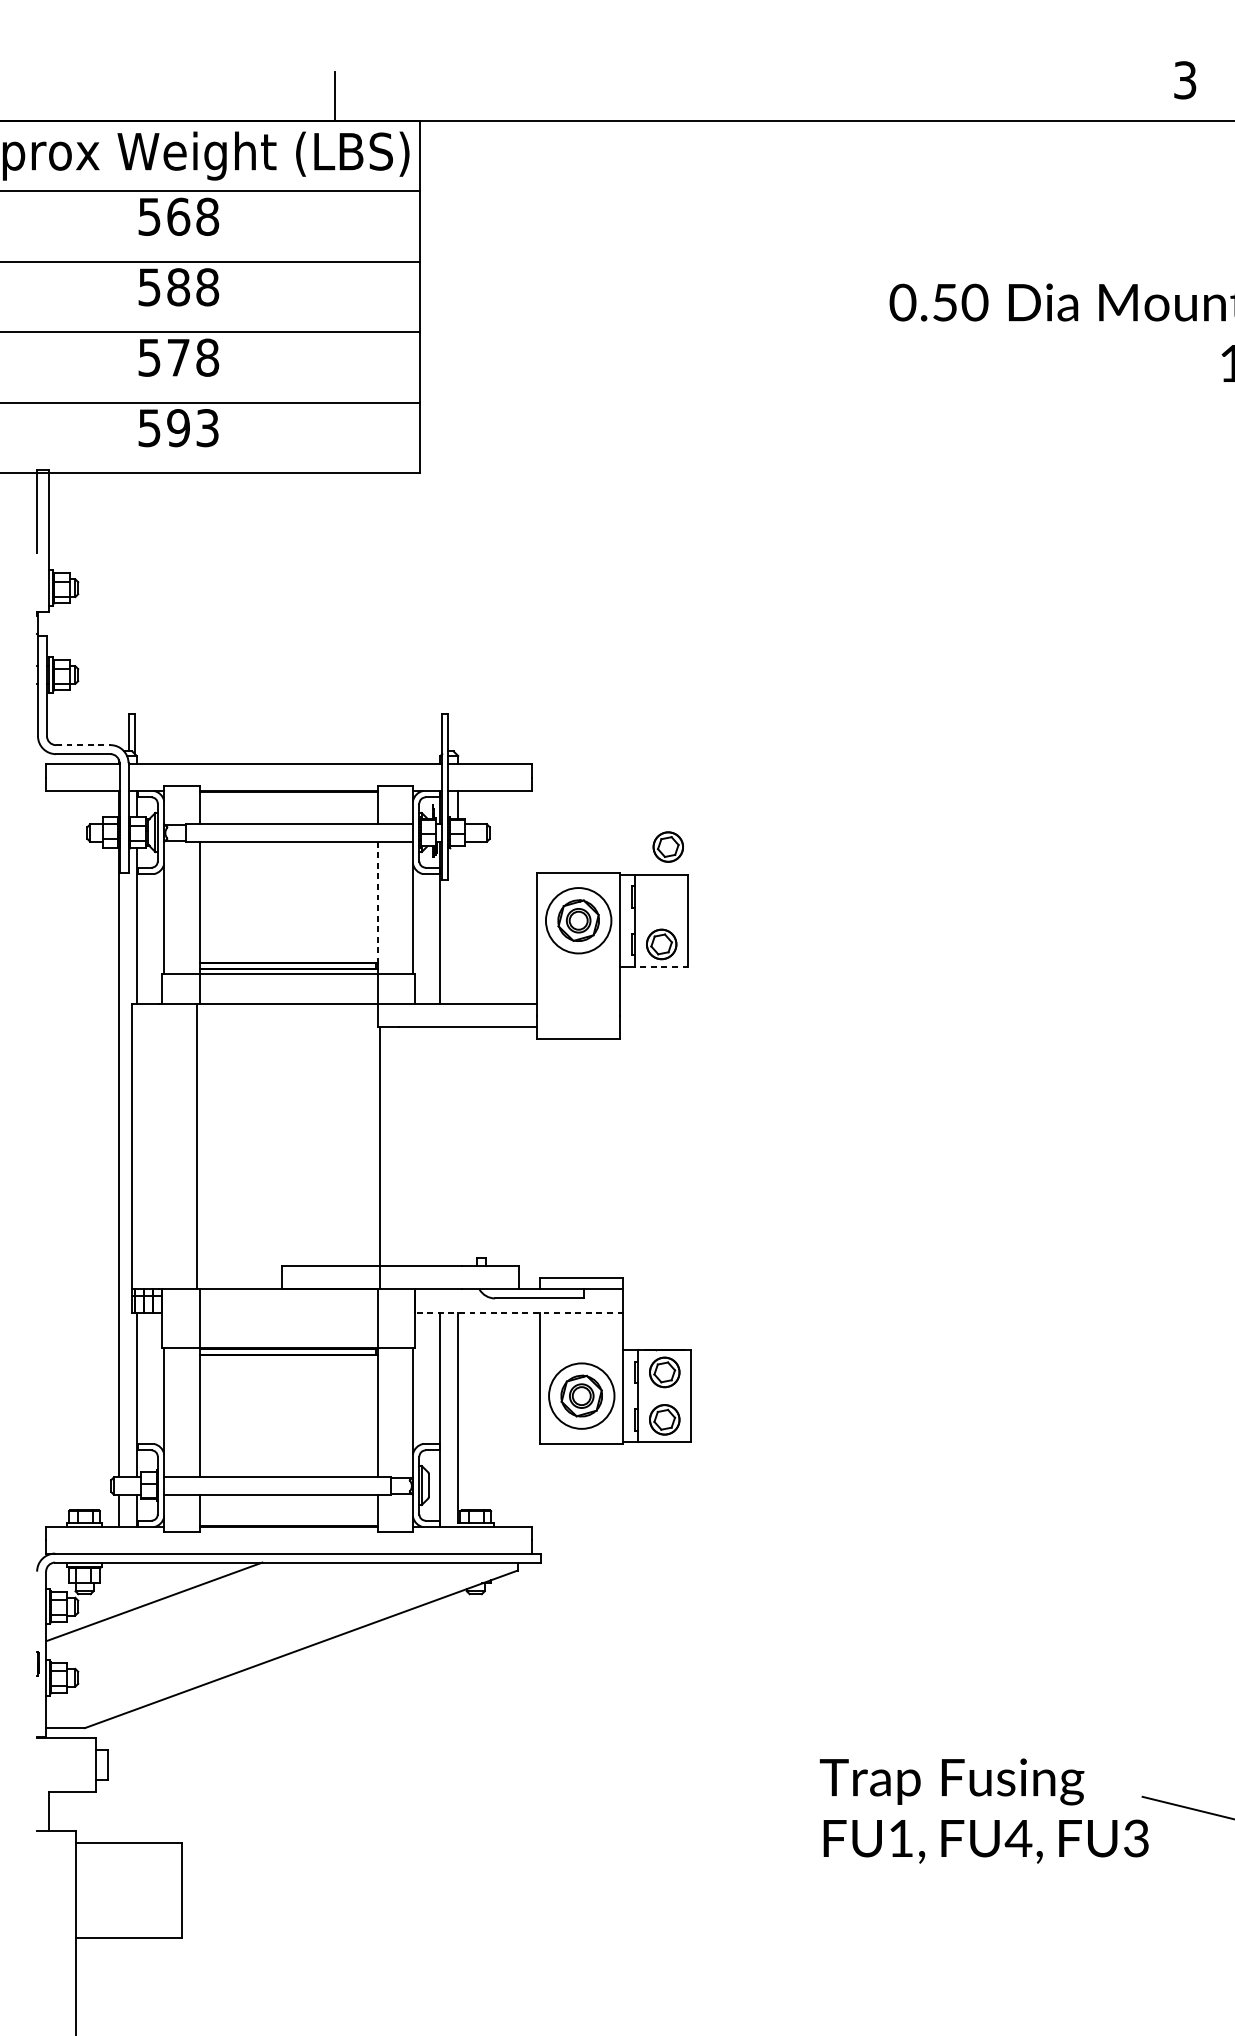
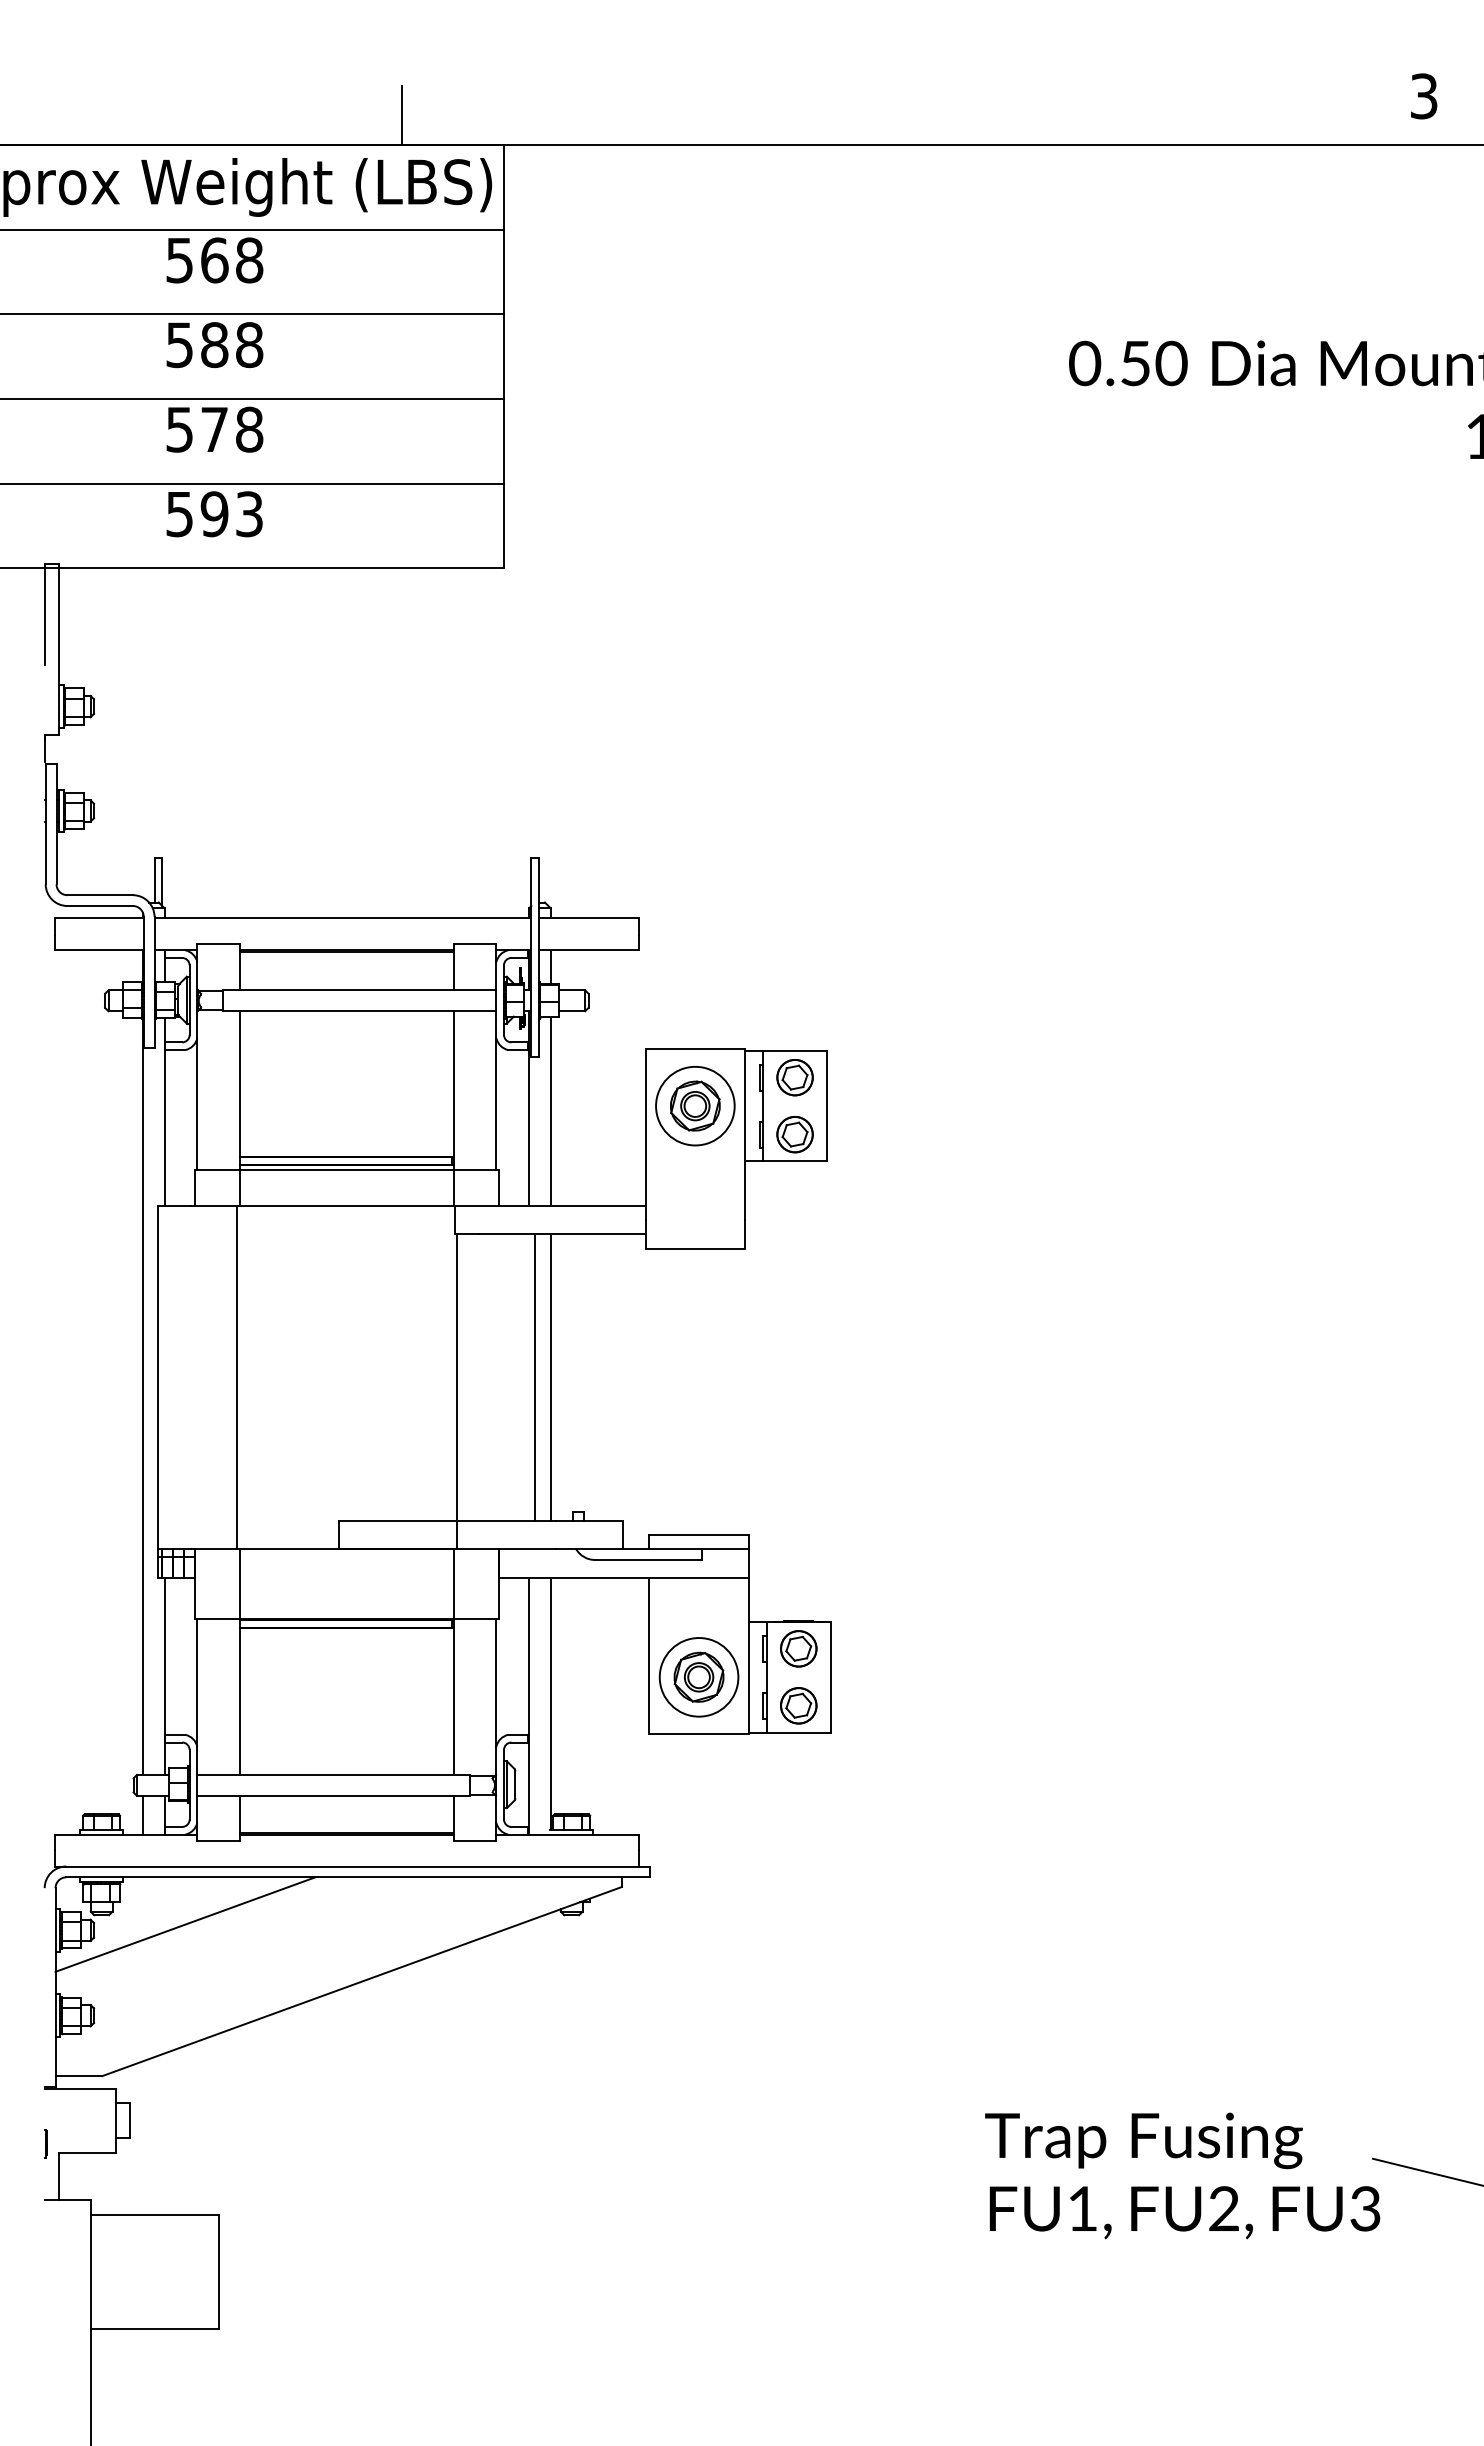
line: (83, 745) -> (100, 895), dashed -> solid
part: (667, 846) -> (794, 1077), moved
line: (377, 902) -> (453, 1084), dashed -> solid
line: (458, 924) -> (550, 1110), added
line: (661, 966) -> (794, 1161), dashed -> solid
line: (445, 1146) -> (535, 1377), added
line: (458, 1146) -> (550, 1377), added
line: (518, 1313) -> (623, 1577), dashed -> solid
line: (37, 1663) -> (45, 2143), moved
text: (1018, 1838) -> (1223, 2208), FU4, -> FU2,

